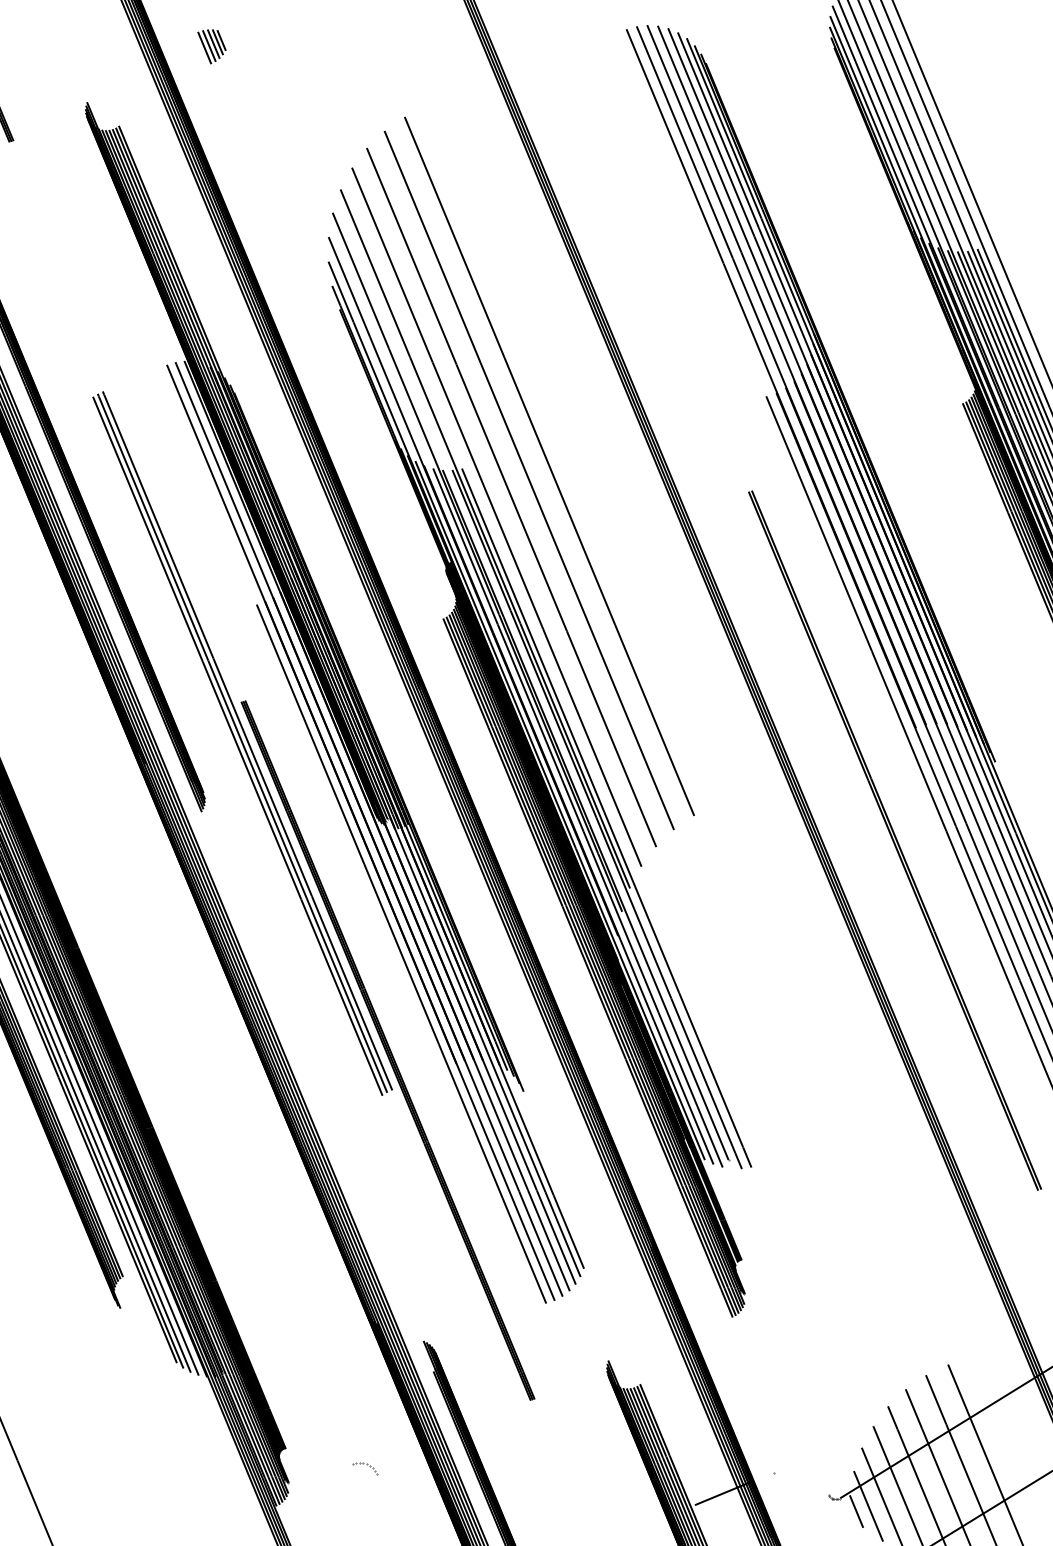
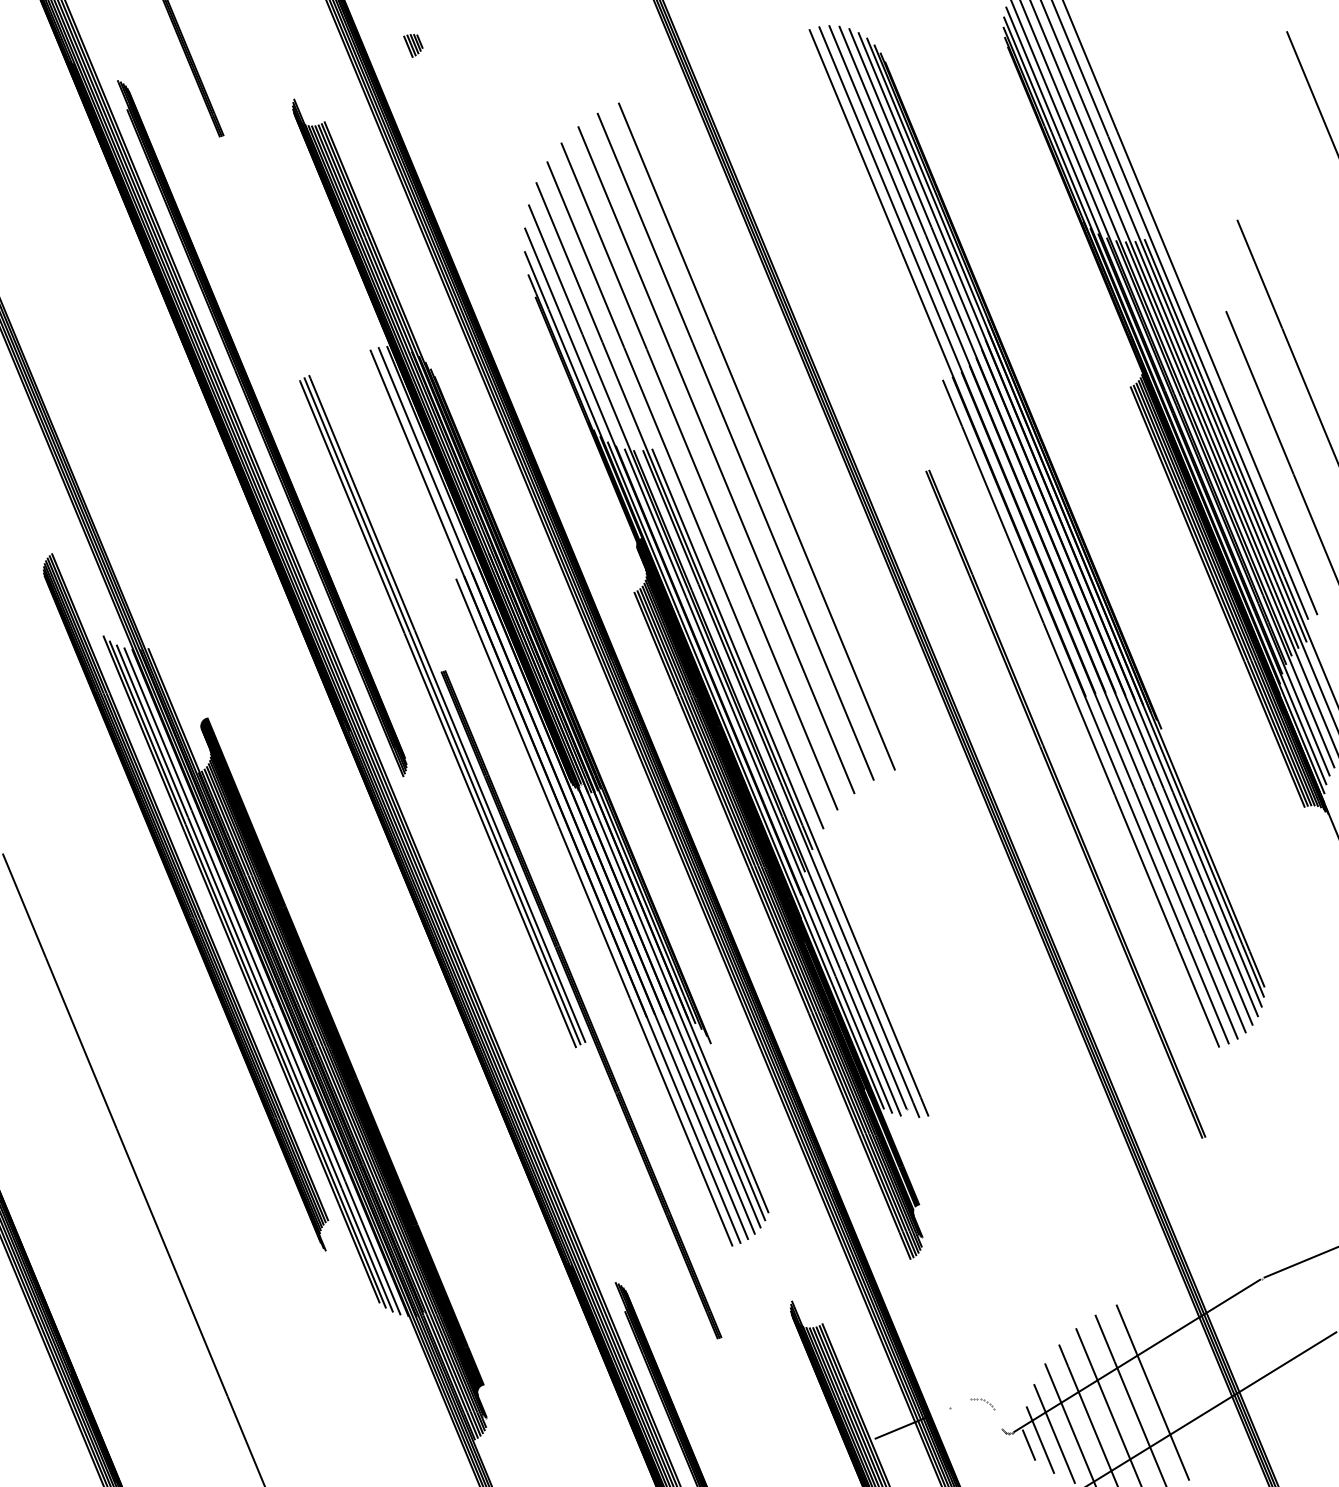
part: (212, 46) -> (413, 45), size x0.71
line: (571, 455) -> (756, 436), added
part: (365, 1469) -> (982, 1404), moved

